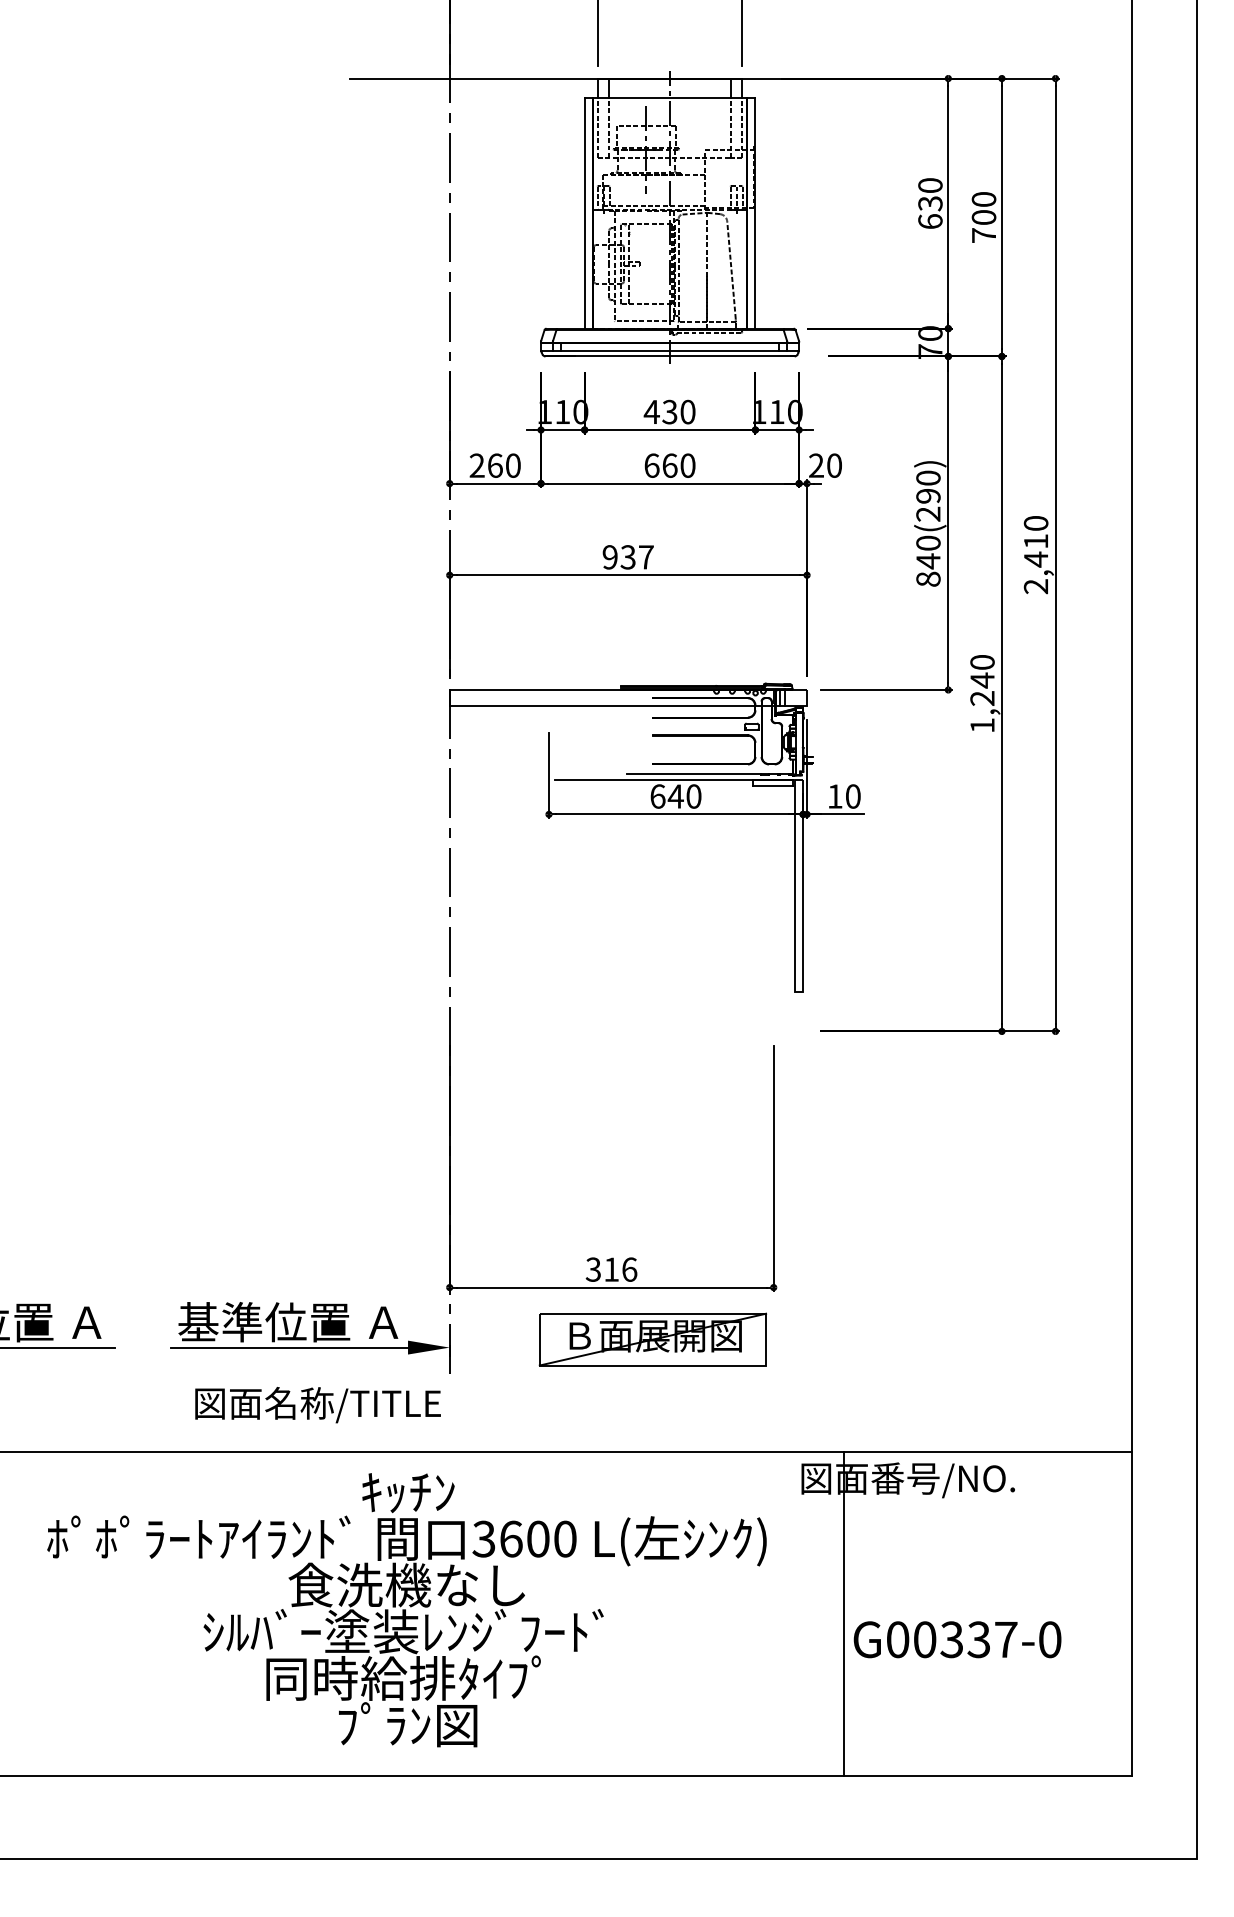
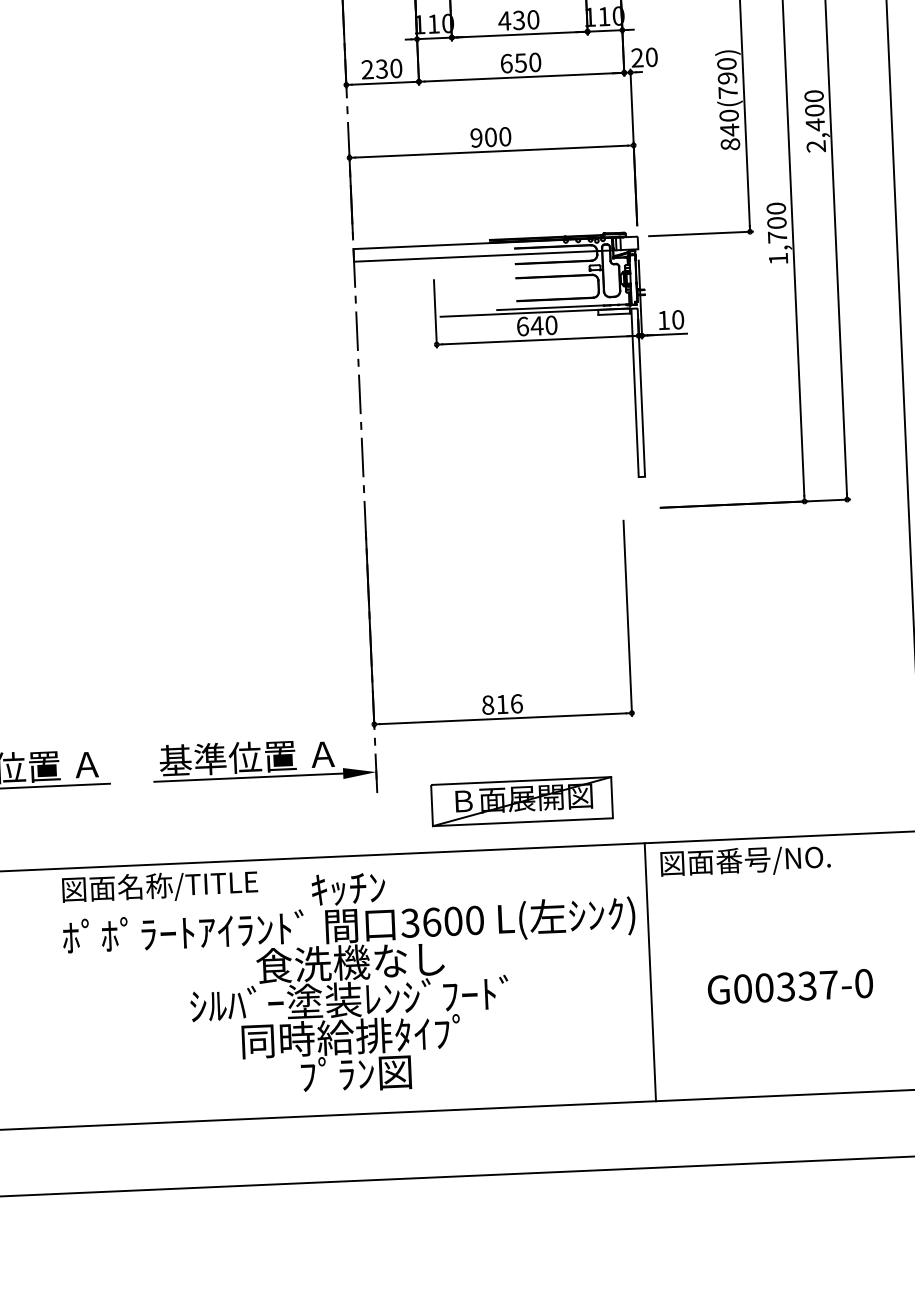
text: (494, 465) -> (381, 68), 260 -> 230
text: (669, 465) -> (520, 62), 660 -> 650
text: (928, 513) -> (728, 92), 840(290) -> 840(790)
text: (1035, 541) -> (814, 110), 2,410 -> 2,400
text: (636, 557) -> (497, 137), 937 -> 900
text: (982, 688) -> (777, 229), 1,240 -> 1,700
text: (593, 1269) -> (487, 705), 316 -> 816
part: (652, 1339) -> (521, 801), moved
text: (317, 1405) -> (159, 887), moved
line: (843, 1613) -> (650, 972), moved

